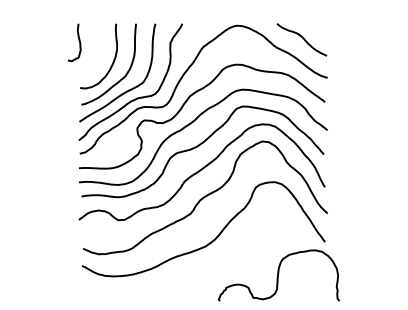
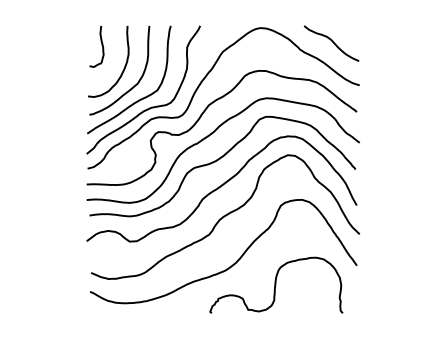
curve: (78, 41) -> (101, 45), moved
curve: (279, 274) -> (276, 284), moved

